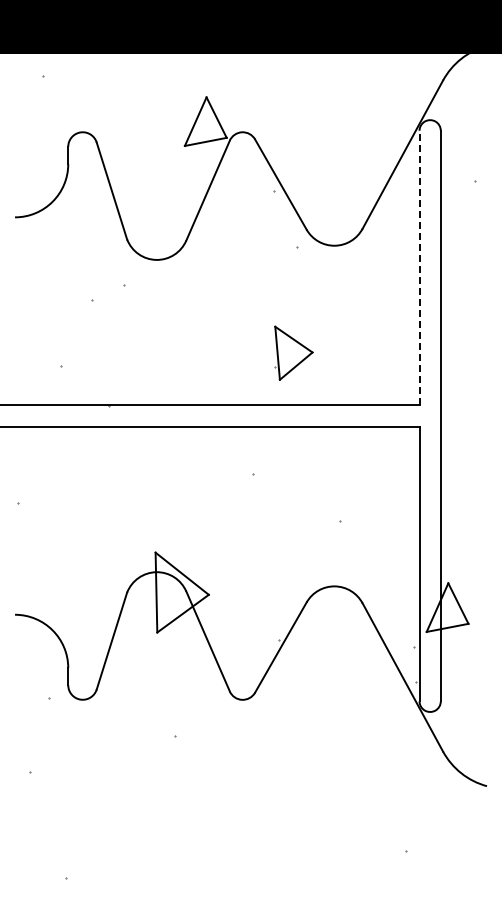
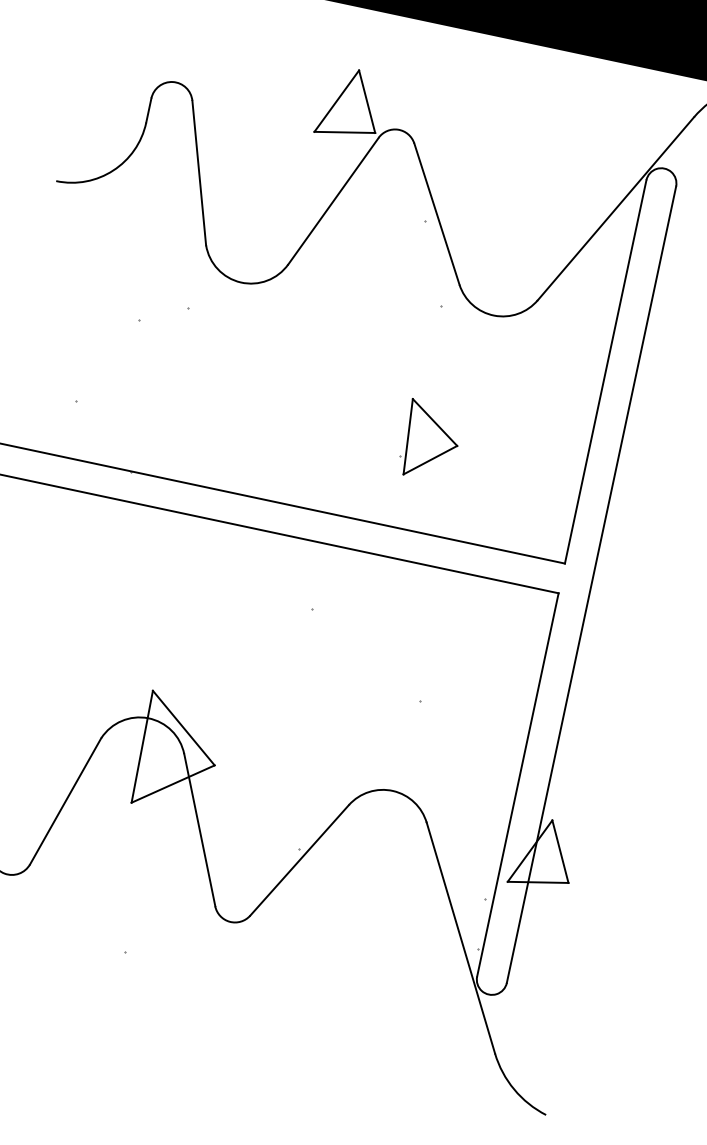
line: (419, 267) -> (605, 371), dashed -> solid
part: (293, 352) -> (430, 440), moved

